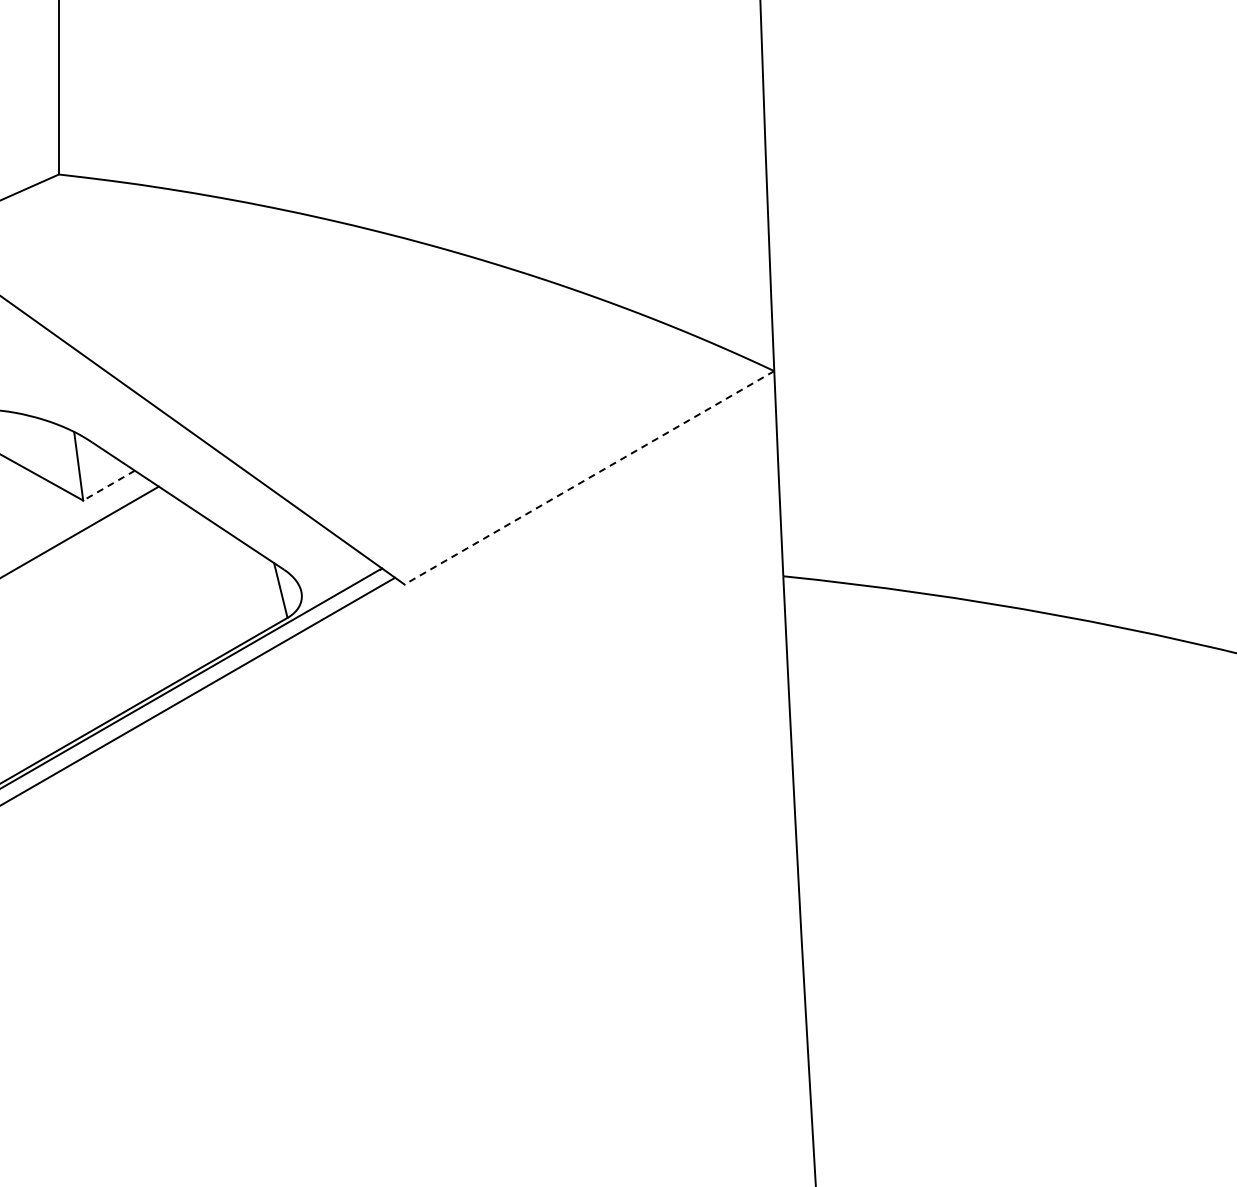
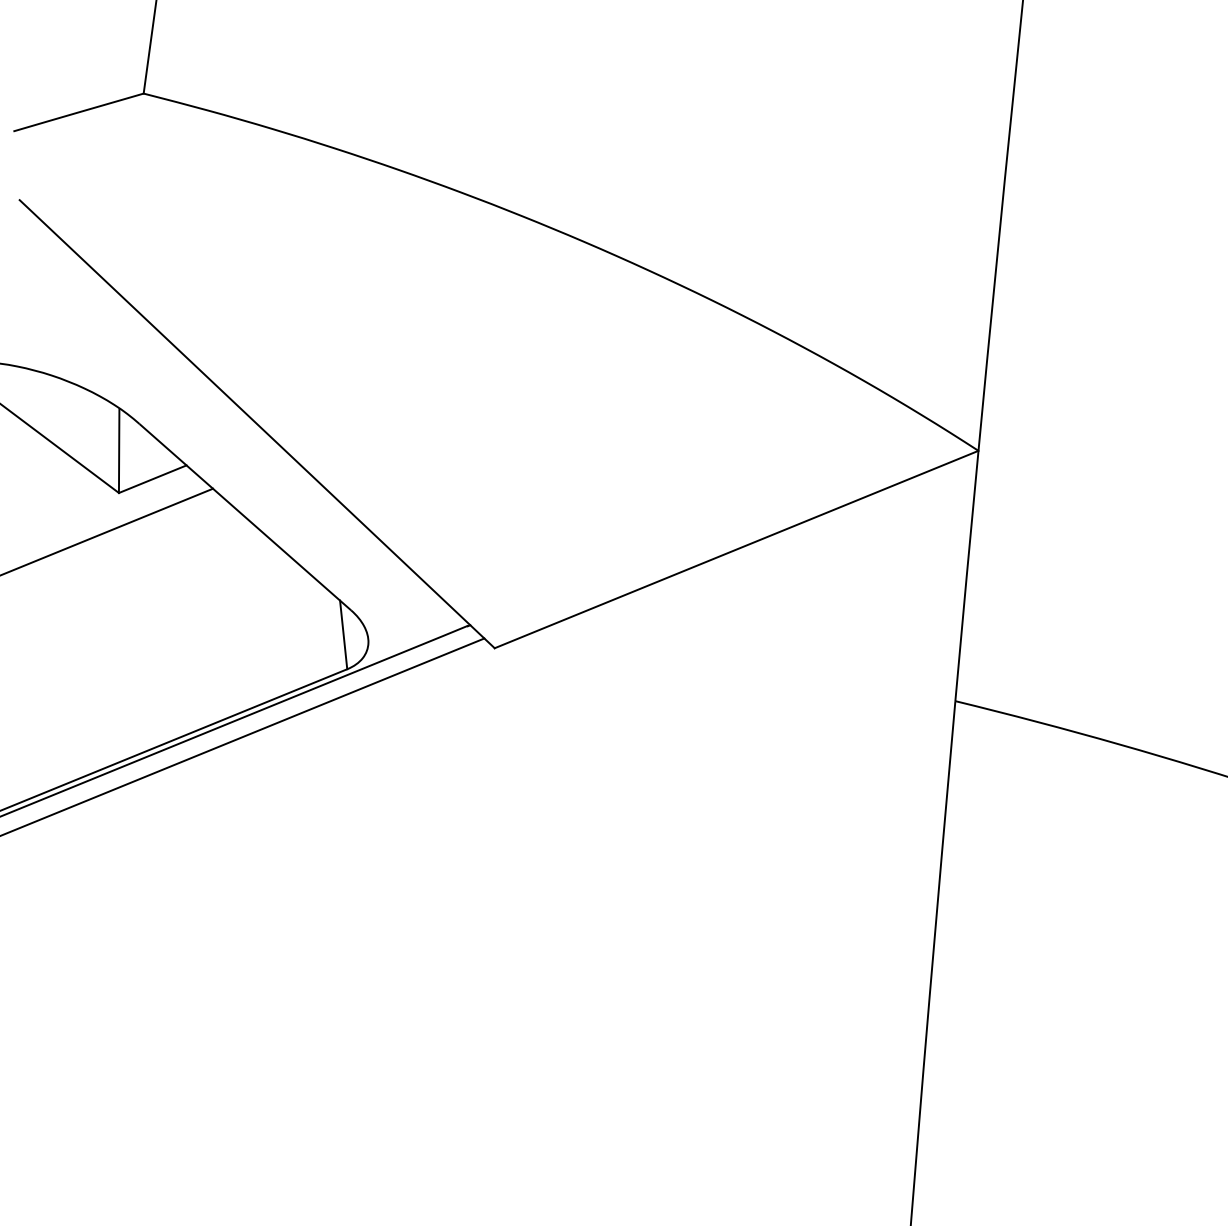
line: (589, 478) -> (736, 550), dashed -> solid
line: (109, 485) -> (153, 479), dashed -> solid

